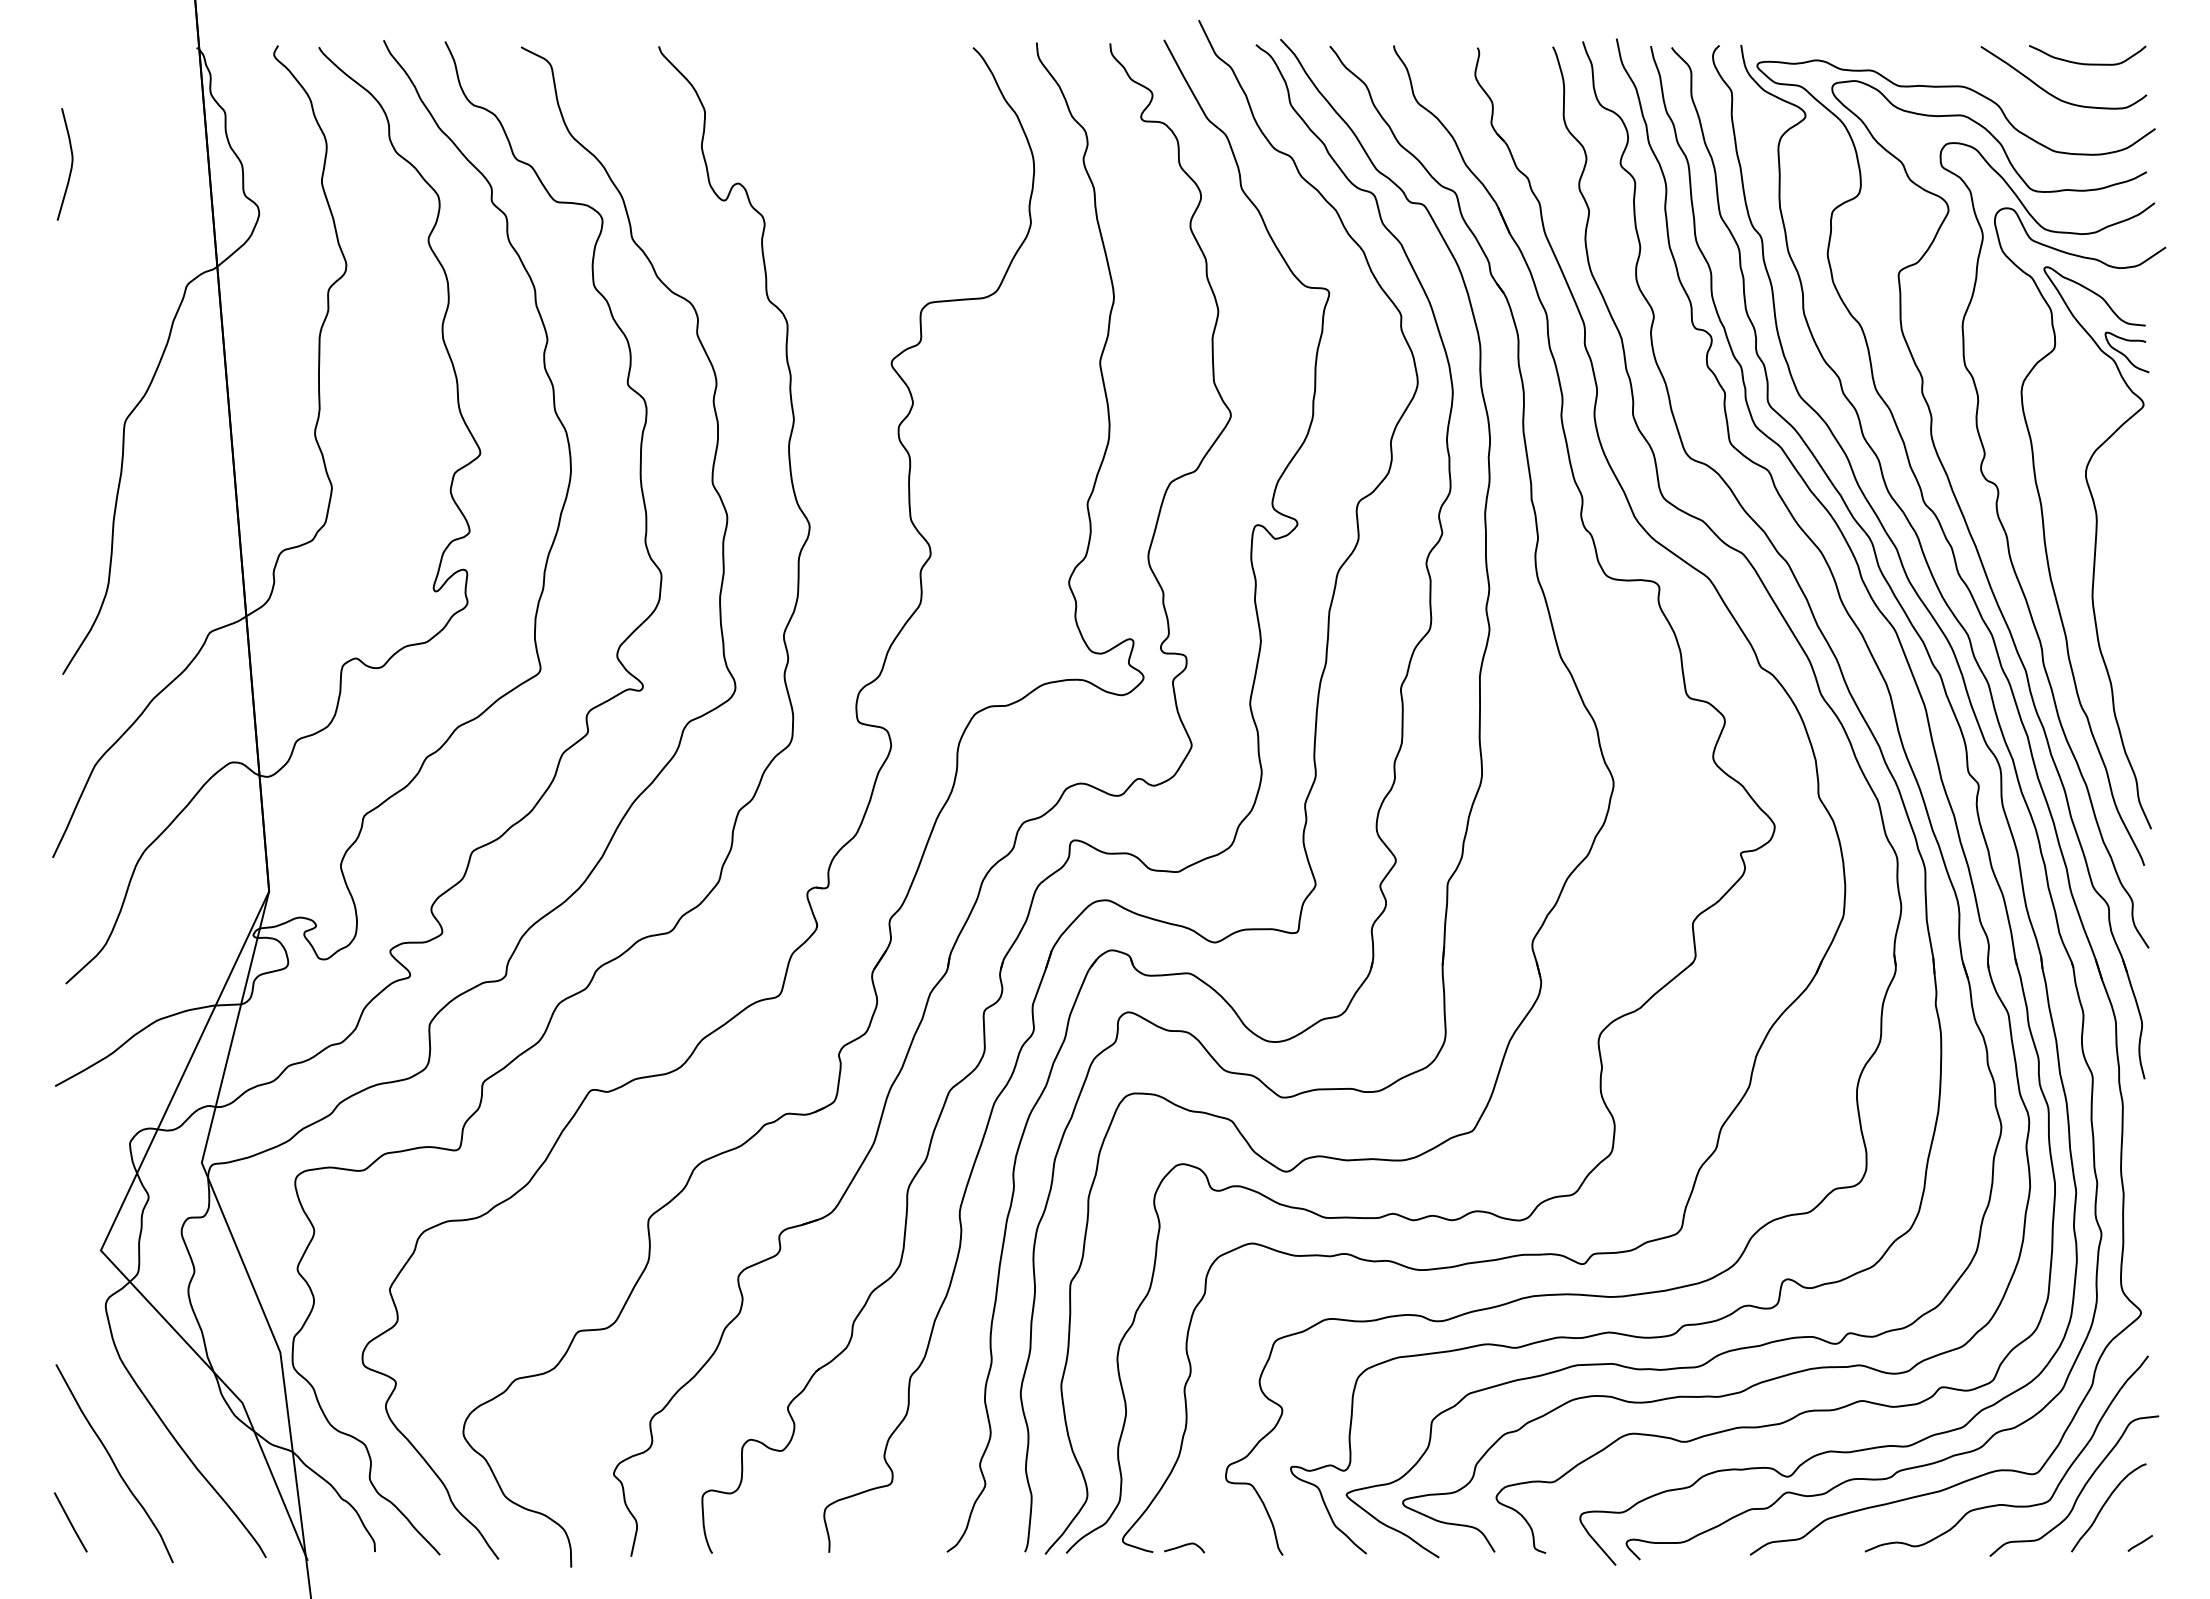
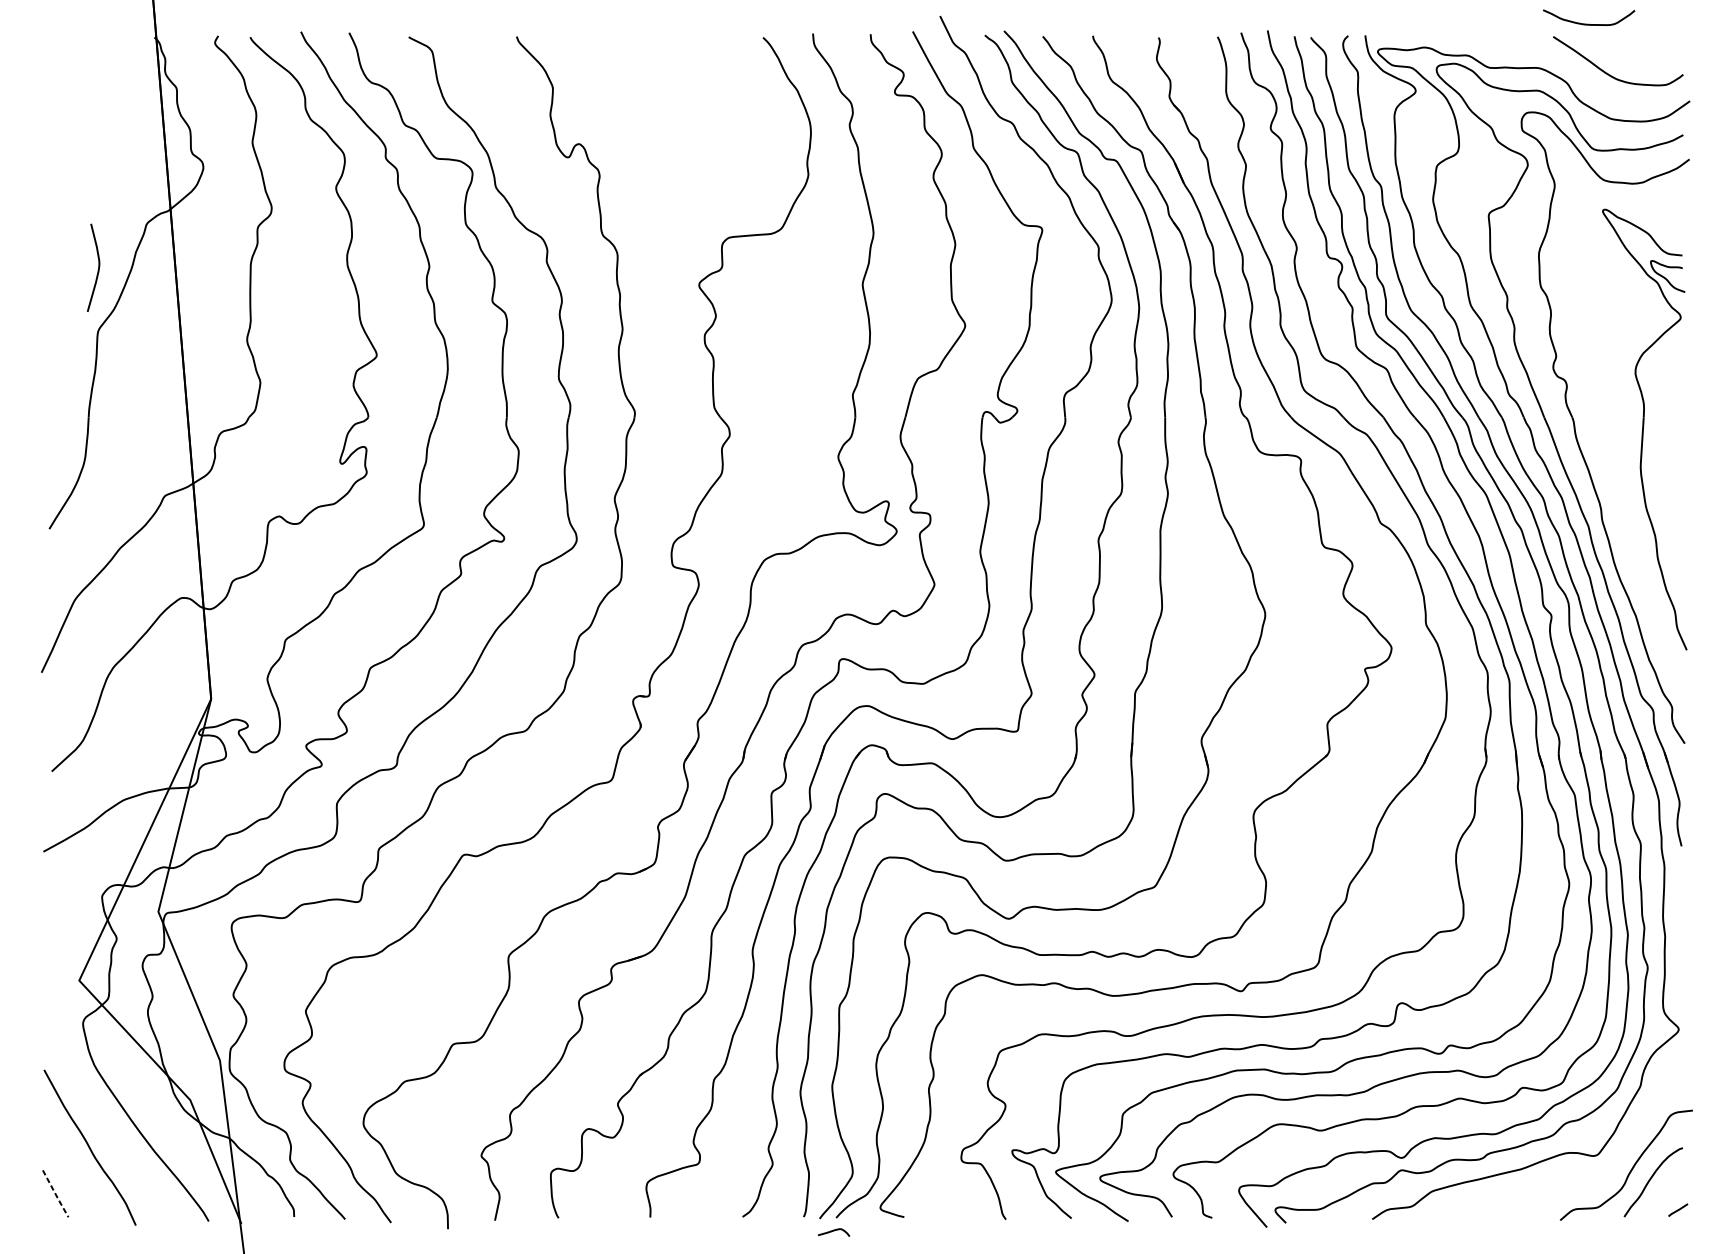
curve: (2087, 63) -> (1588, 24), moved
curve: (70, 167) -> (97, 270), moved
part: (2045, 536) -> (1603, 420), removed
curve: (2006, 1504) -> (1573, 1179), removed
line: (70, 1522) -> (55, 1193), solid -> dashed
curve: (1184, 1546) -> (833, 1231), moved

